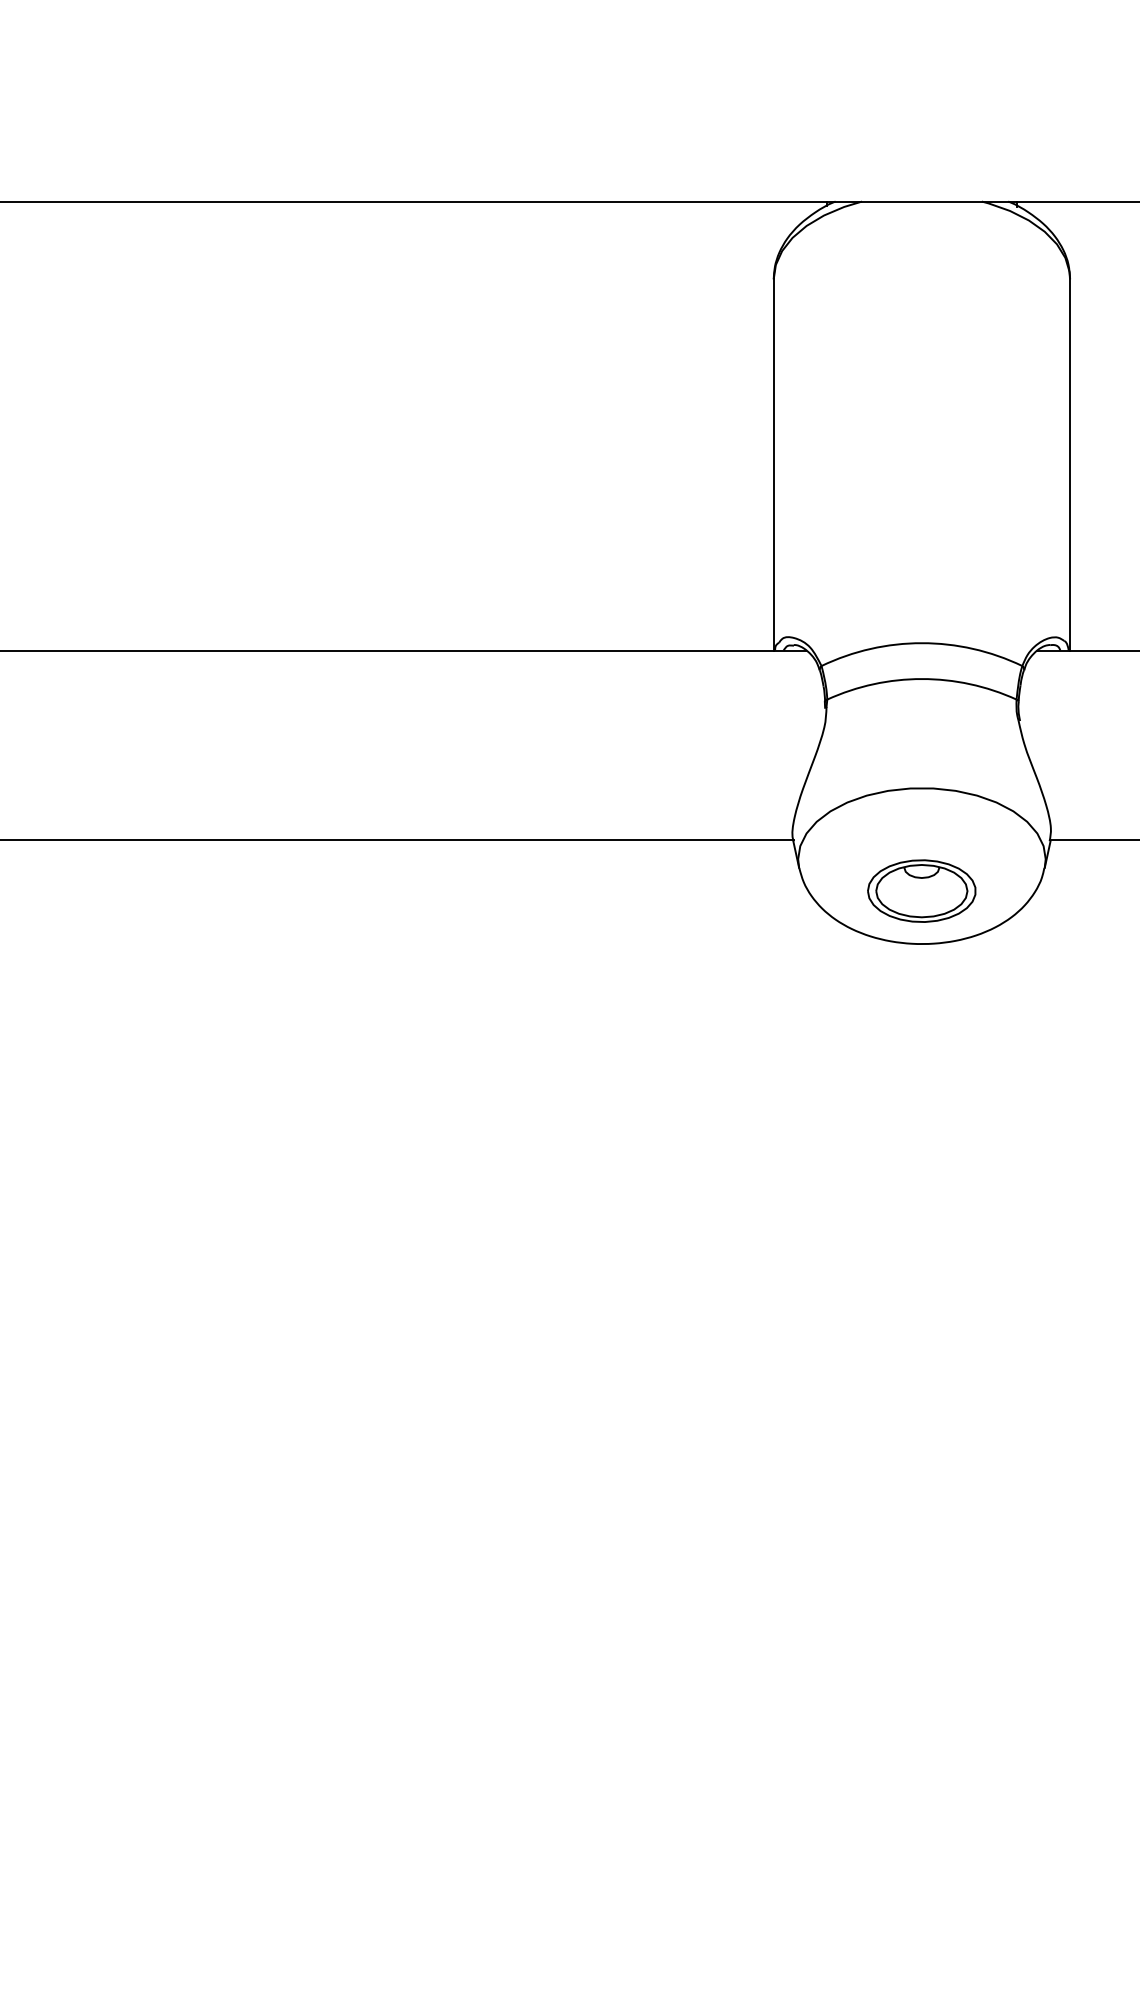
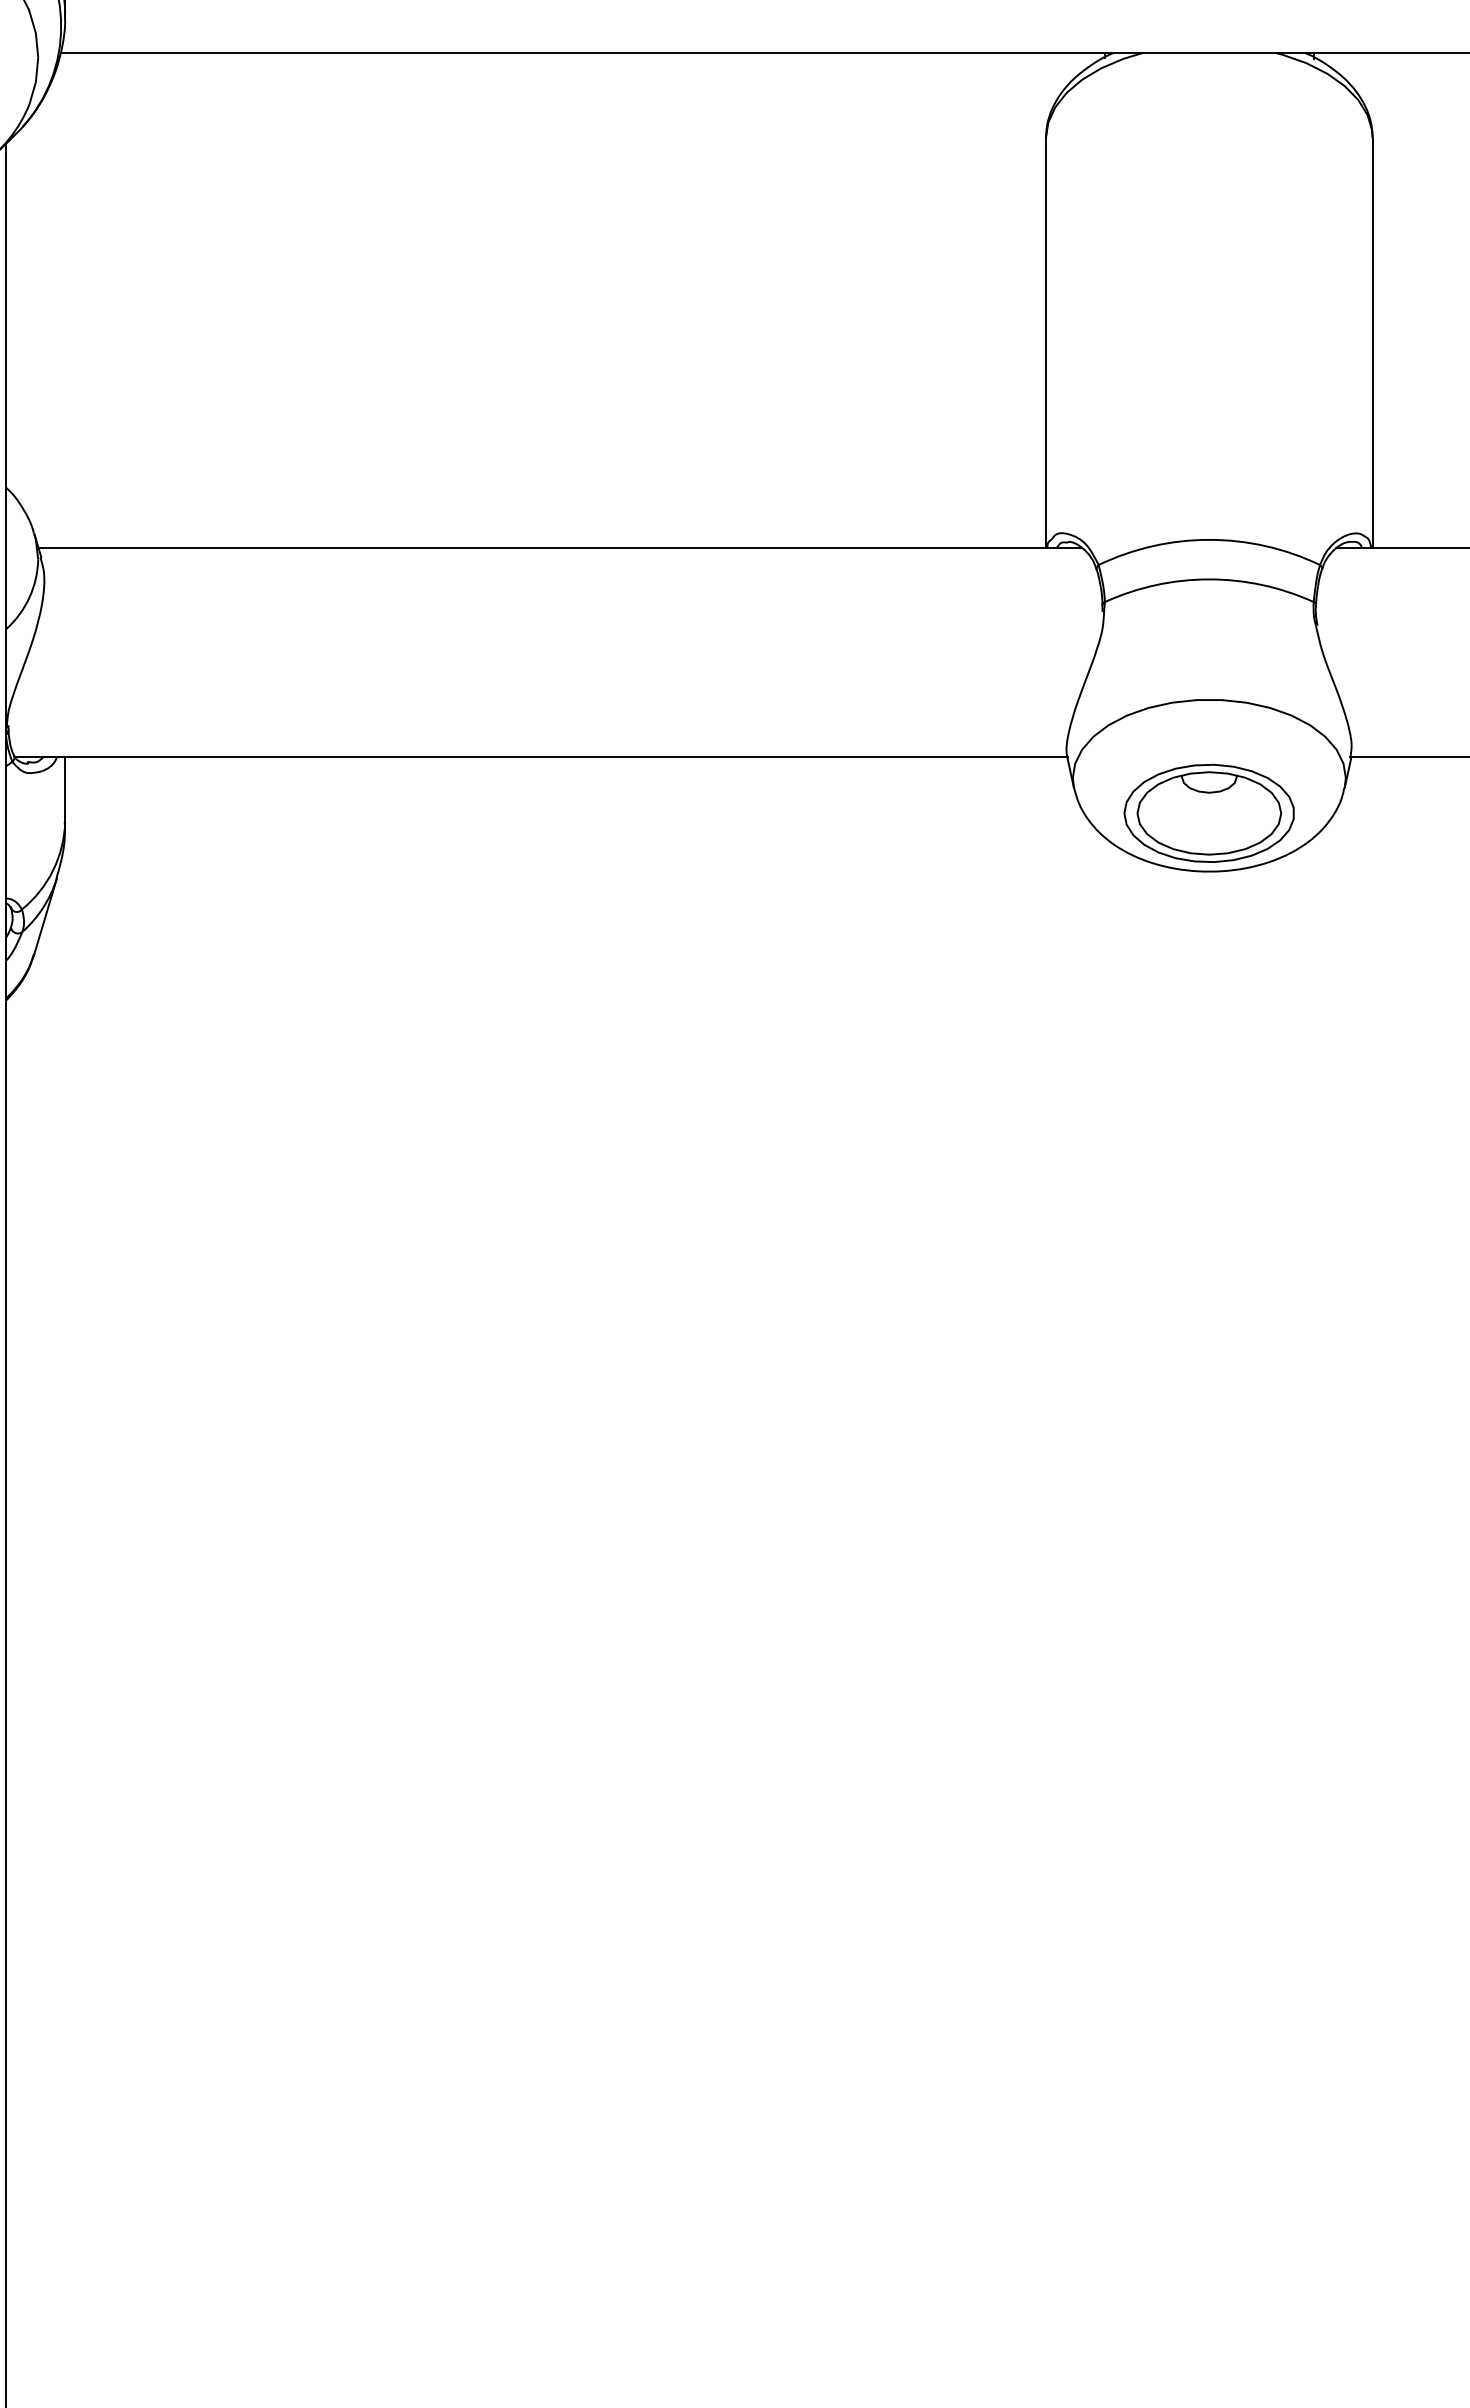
part: (921, 890) -> (1208, 812), size x1.43

